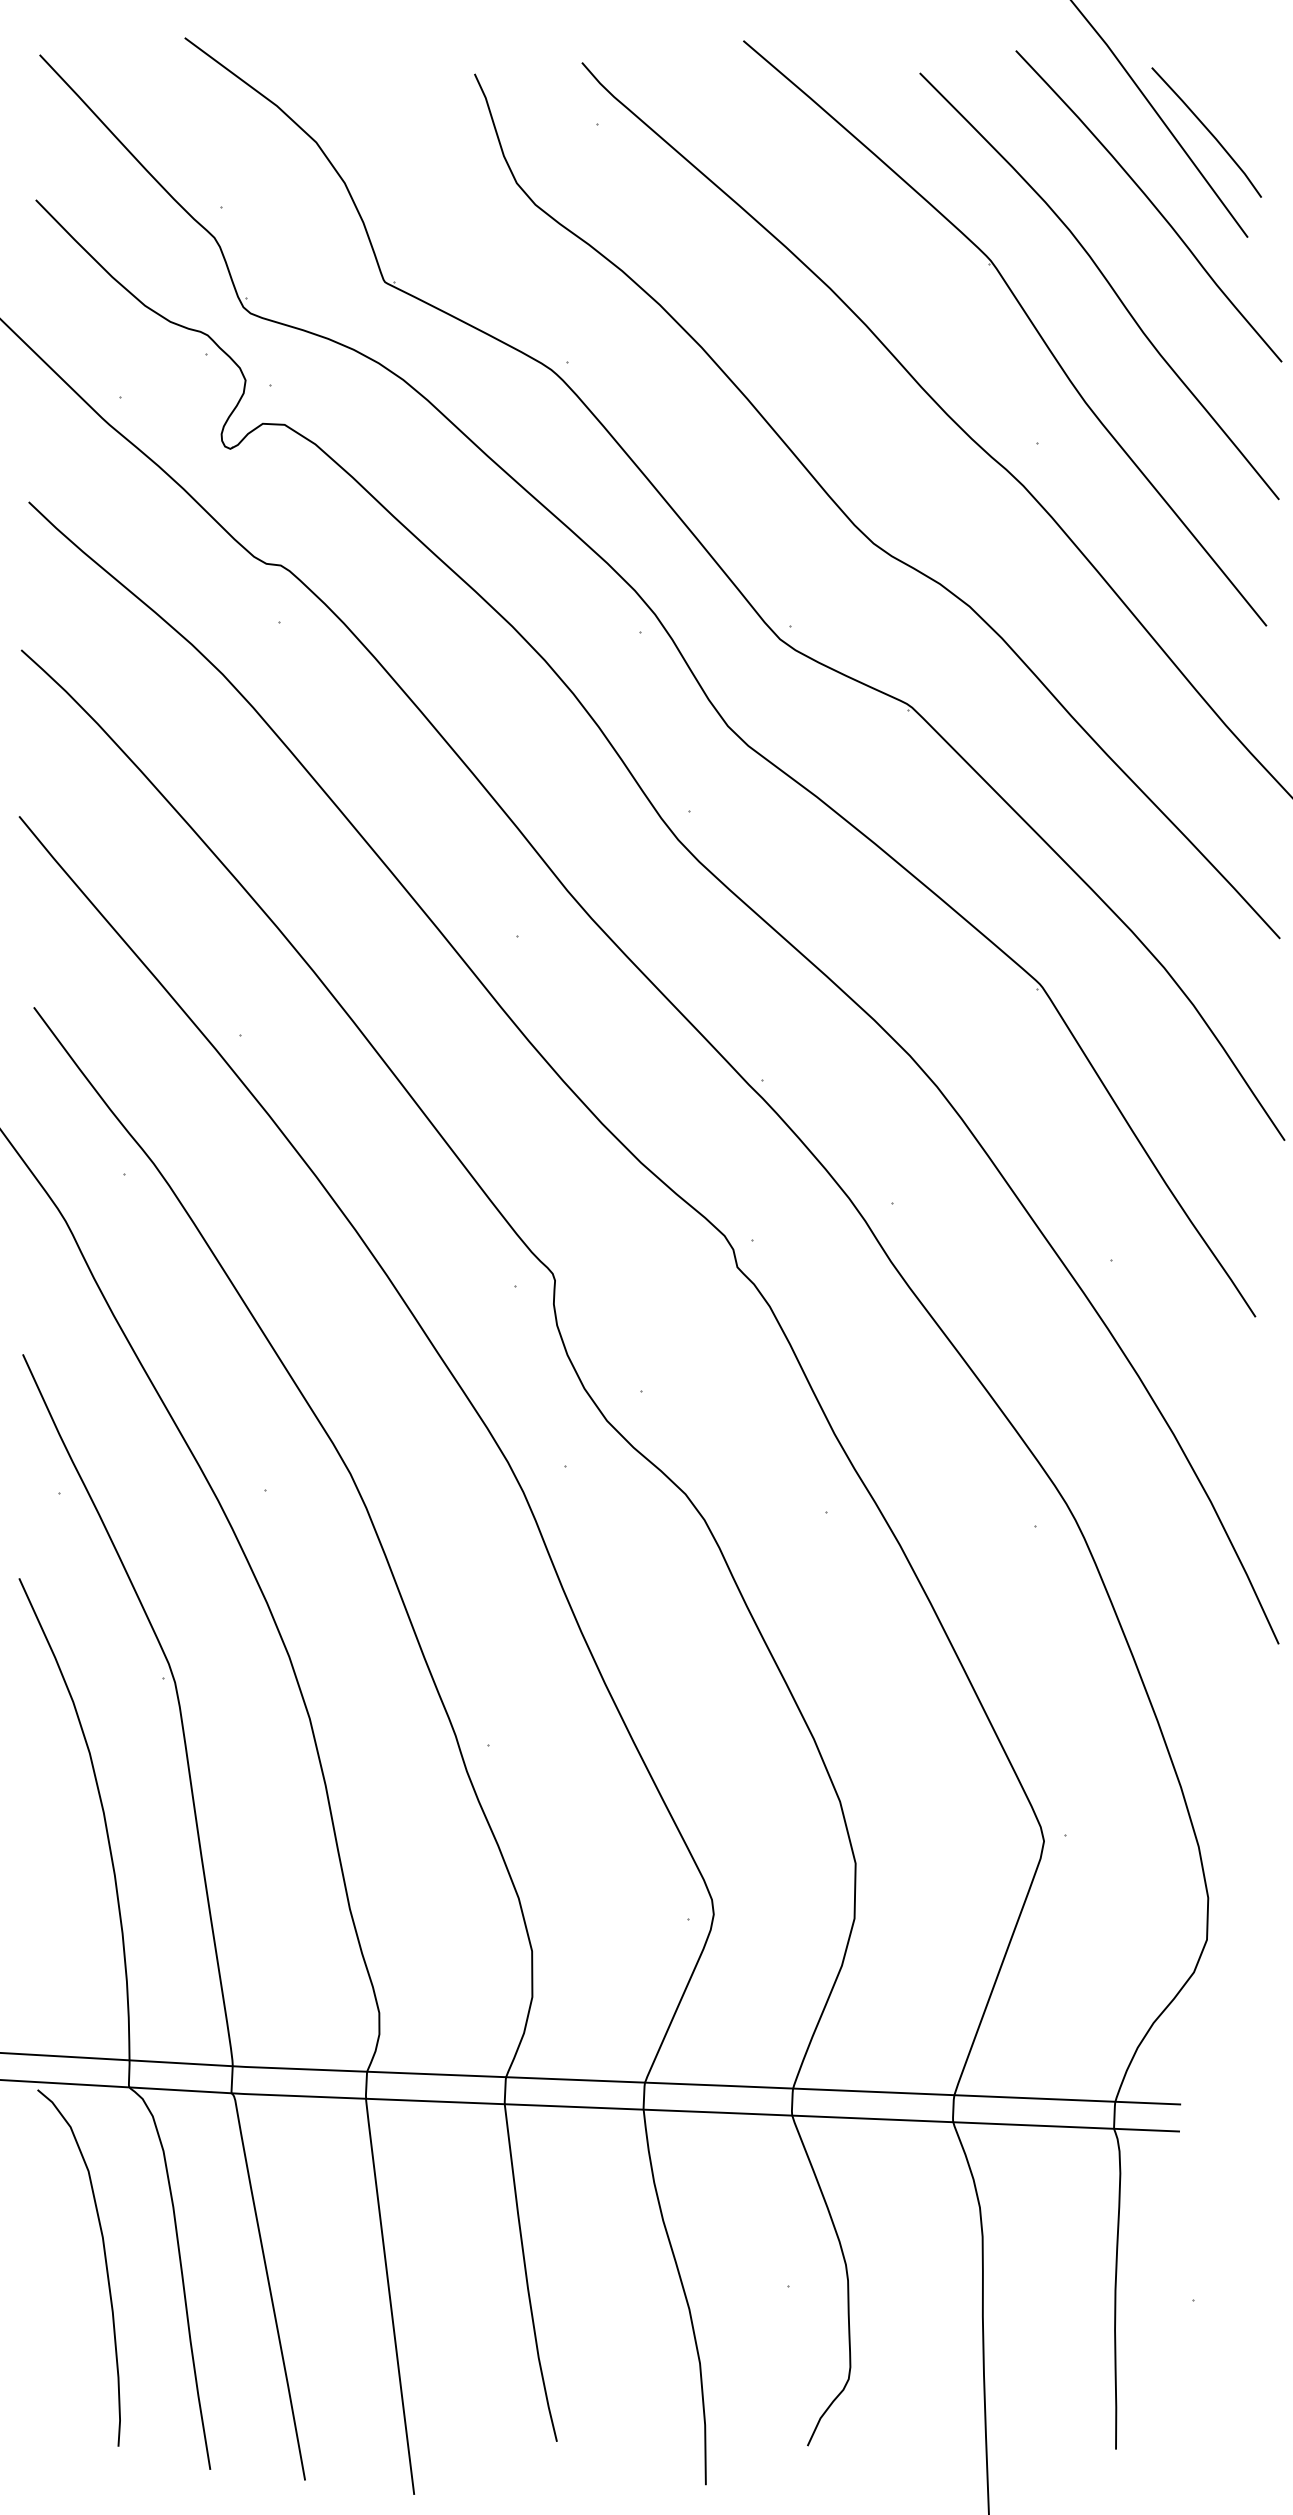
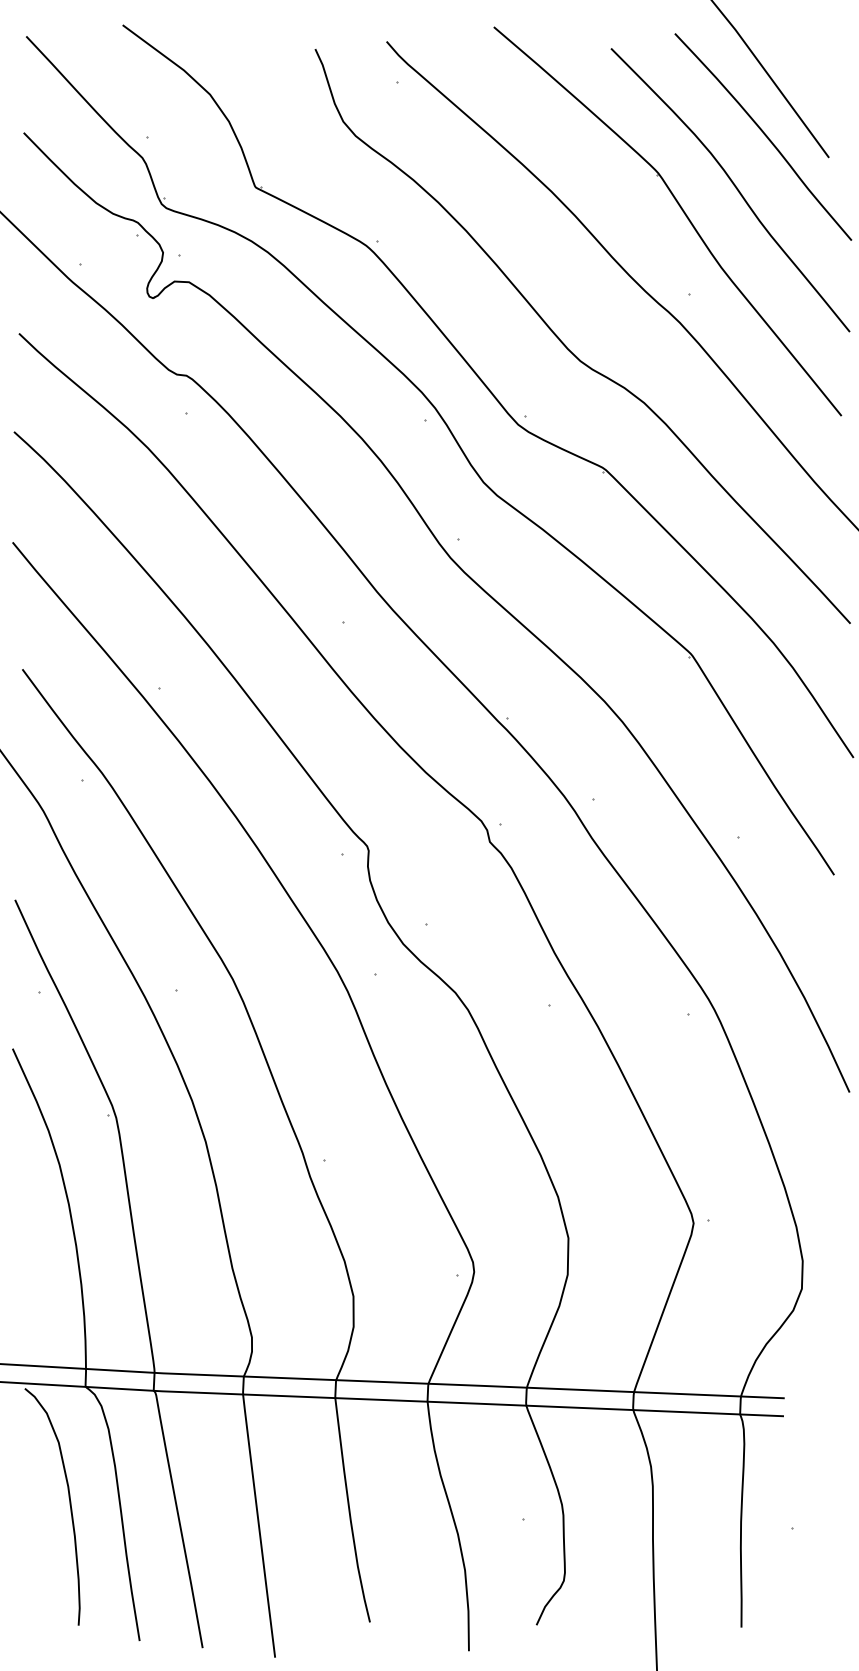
line: (1206, 130) -> (801, 86), removed

